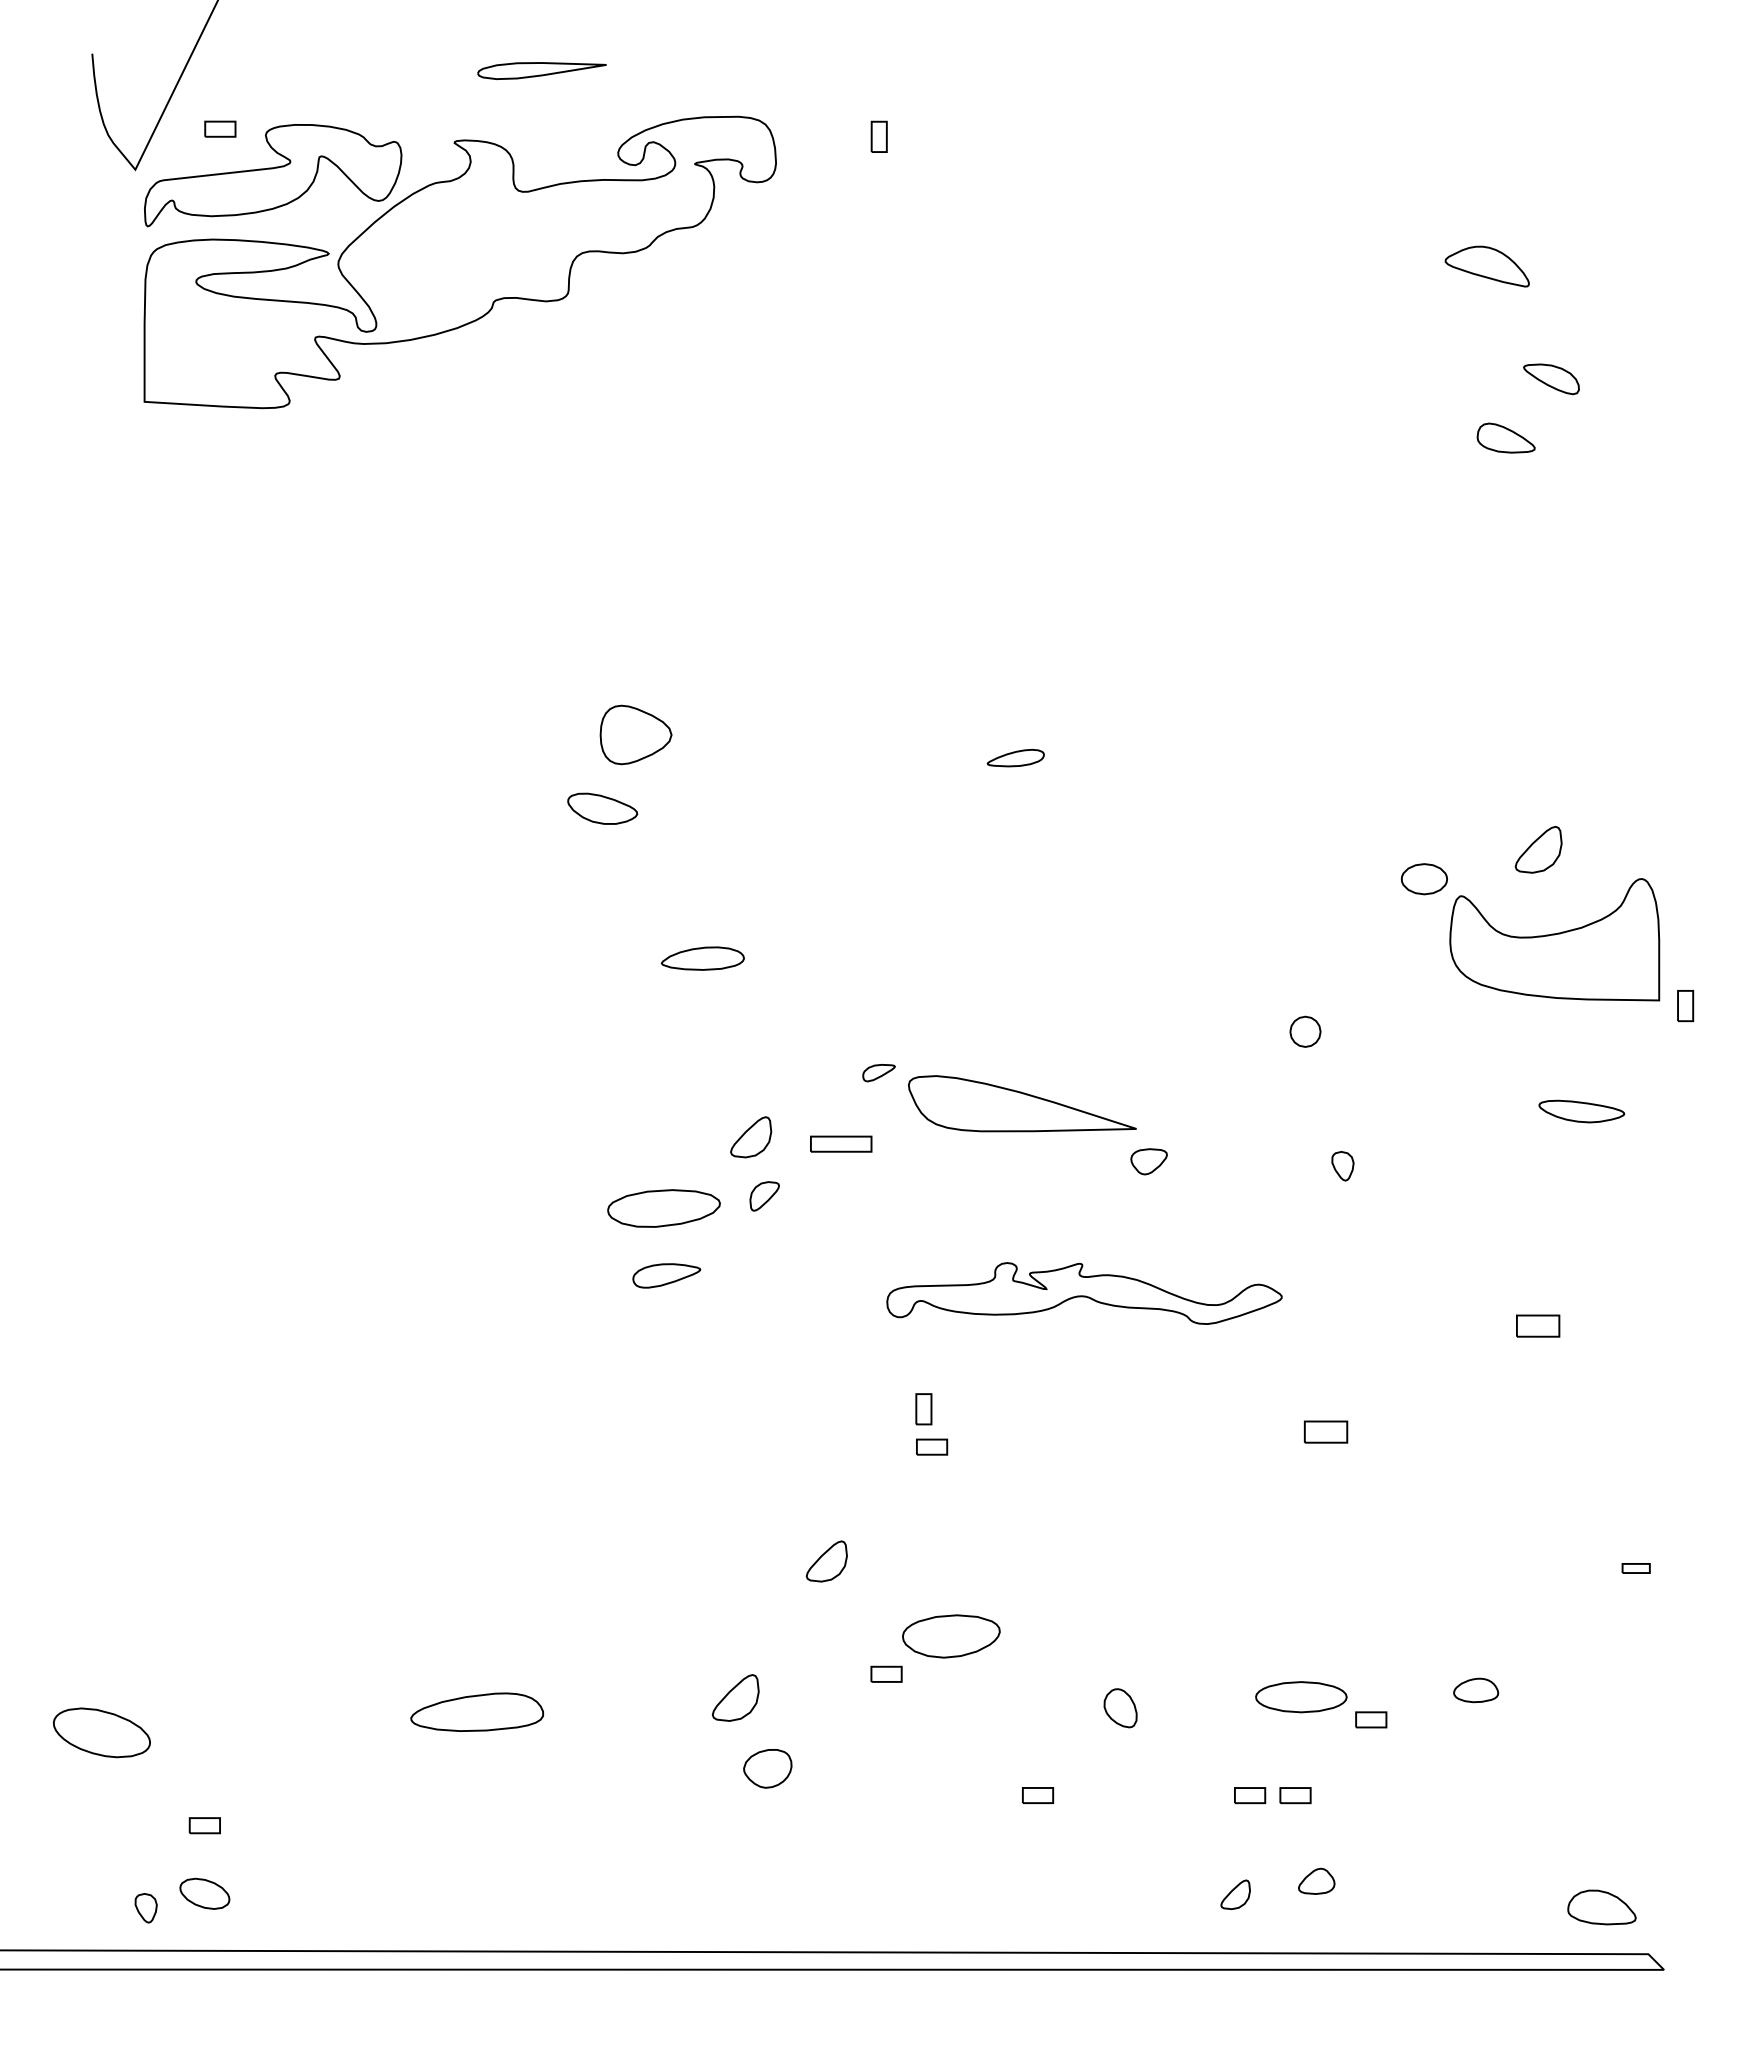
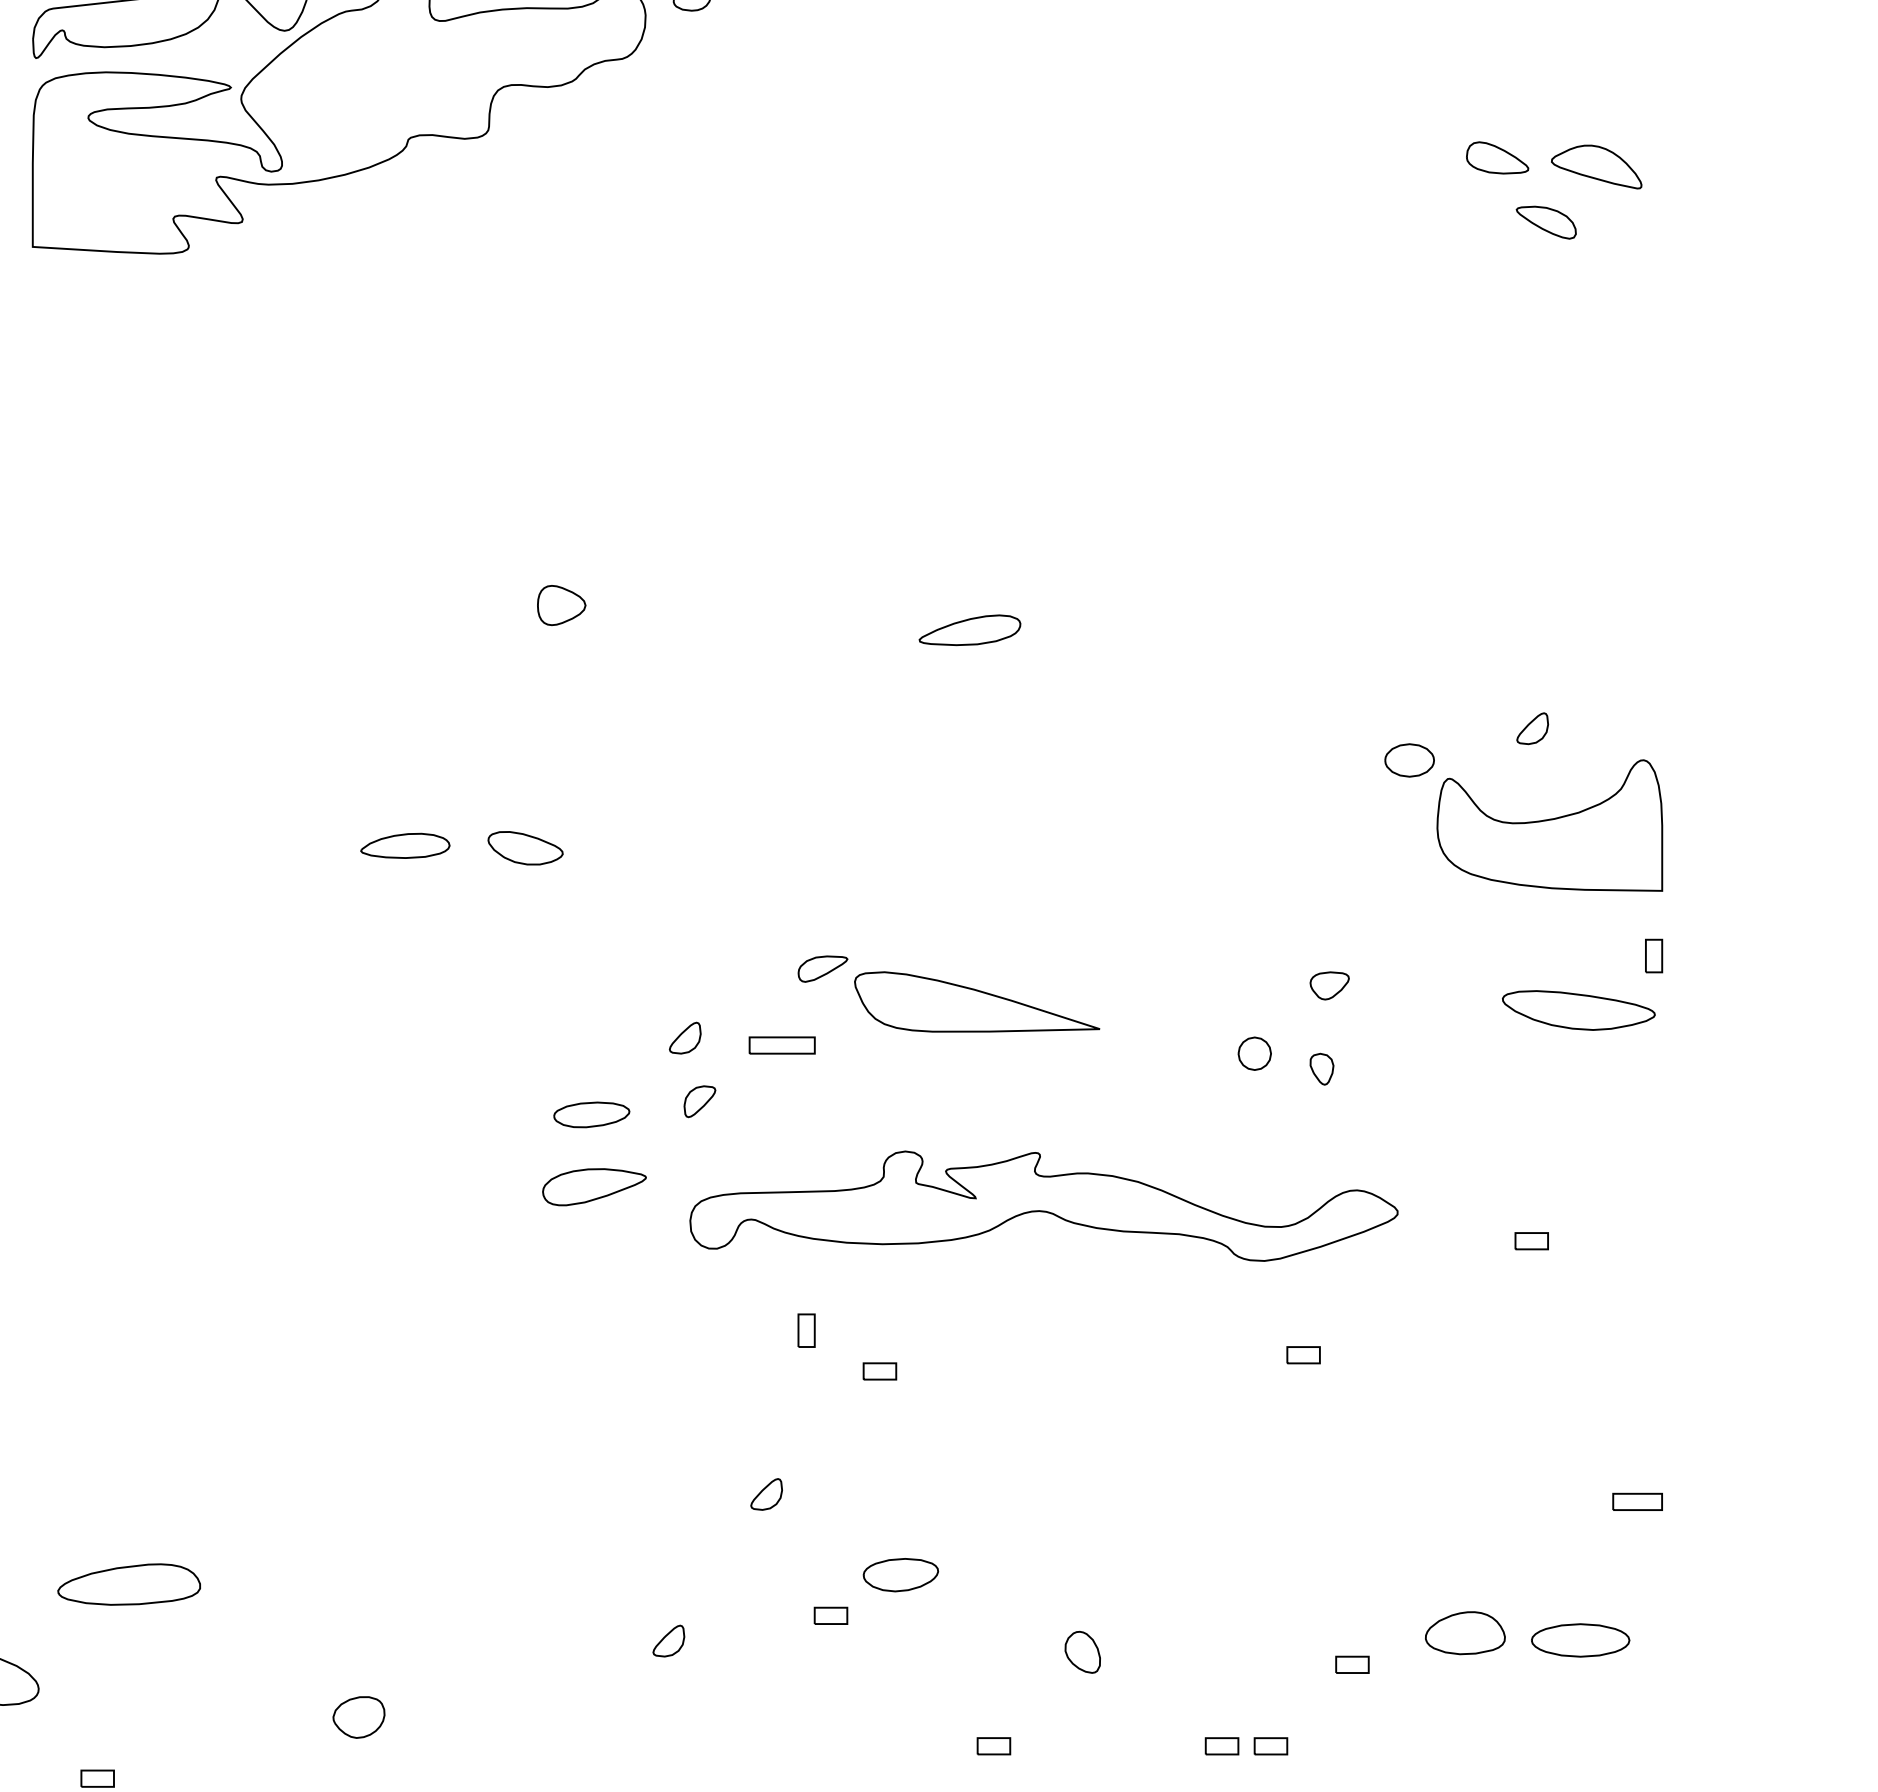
part: (1486, 266) -> (1595, 166), moved
part: (1505, 437) -> (1496, 157), moved
part: (636, 735) -> (561, 605), size x0.62
part: (1015, 757) -> (969, 629), size x1.67
part: (602, 808) -> (525, 847), moved
part: (1538, 849) -> (1532, 728), size x0.62
part: (702, 958) -> (404, 845), moved
part: (1685, 1006) -> (1653, 956), moved
part: (1305, 1031) -> (1254, 1053), moved
part: (878, 1072) -> (822, 968), size x1.43
part: (1581, 1111) -> (1578, 1010), size x1.67
part: (750, 1137) -> (684, 1038), size x0.71
part: (1148, 1161) -> (1329, 985), moved
part: (664, 1208) -> (592, 1114), size x0.62
part: (666, 1275) -> (594, 1186), size x1.43
part: (1084, 1293) -> (1043, 1206), size x1.67
part: (1537, 1325) -> (1531, 1240), size x0.71
part: (923, 1409) -> (806, 1330), moved
part: (1325, 1431) -> (1303, 1354), size x0.71
part: (826, 1561) -> (766, 1494), size x0.71
part: (1635, 1568) -> (1636, 1501), size x1.67
part: (951, 1636) -> (900, 1575), size x0.71
part: (1475, 1690) -> (1464, 1633), size x1.67
part: (735, 1697) -> (668, 1640), size x0.62
part: (1301, 1697) -> (1580, 1640), moved
part: (476, 1711) -> (128, 1583), moved
part: (767, 1768) -> (358, 1717), moved

